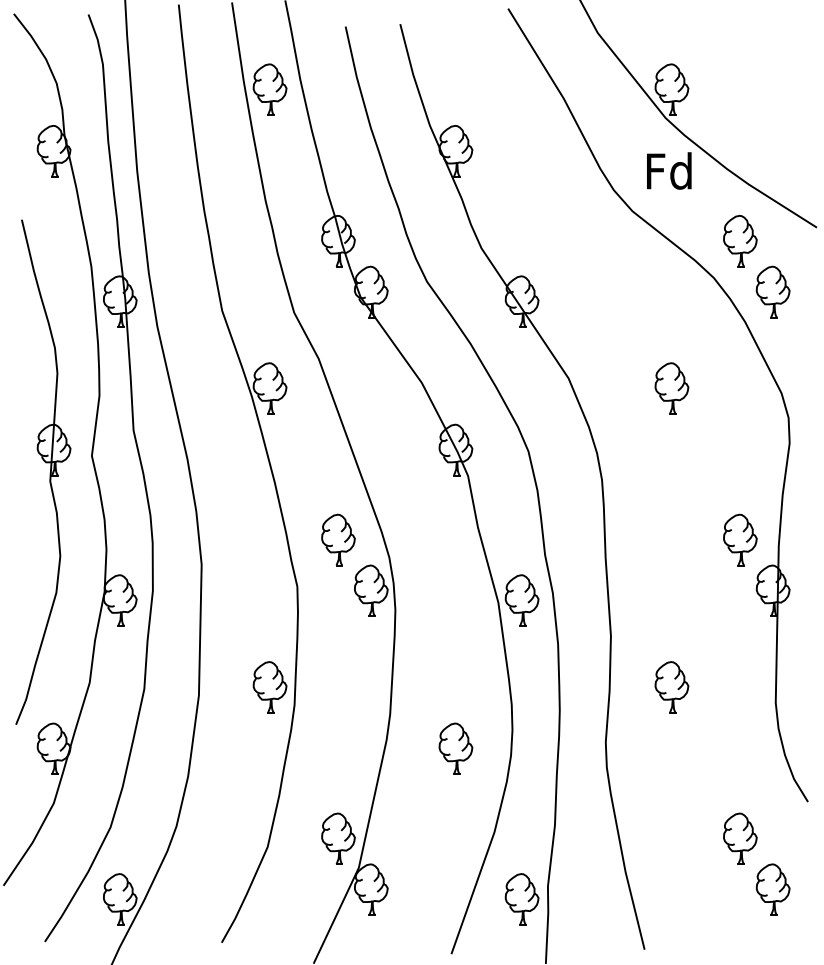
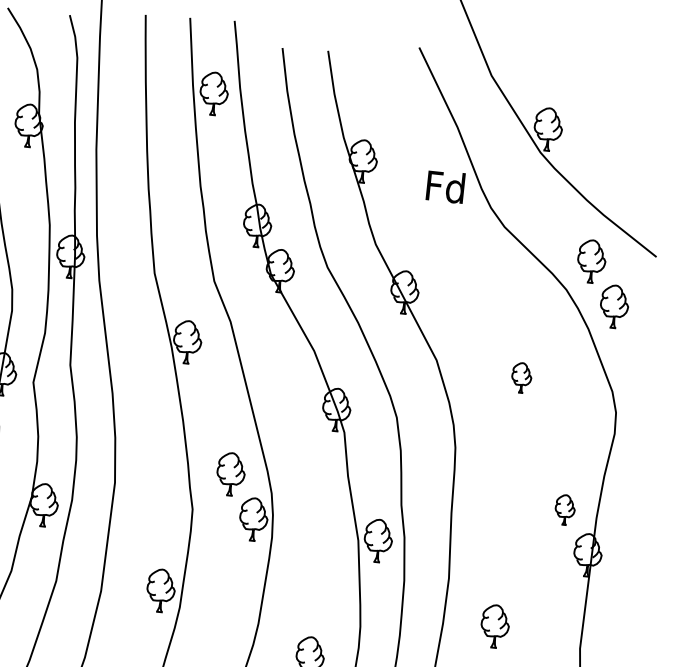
text: (669, 170) -> (445, 186), moved
part: (671, 388) -> (521, 377), size x0.7
part: (740, 539) -> (565, 509), size x0.7

